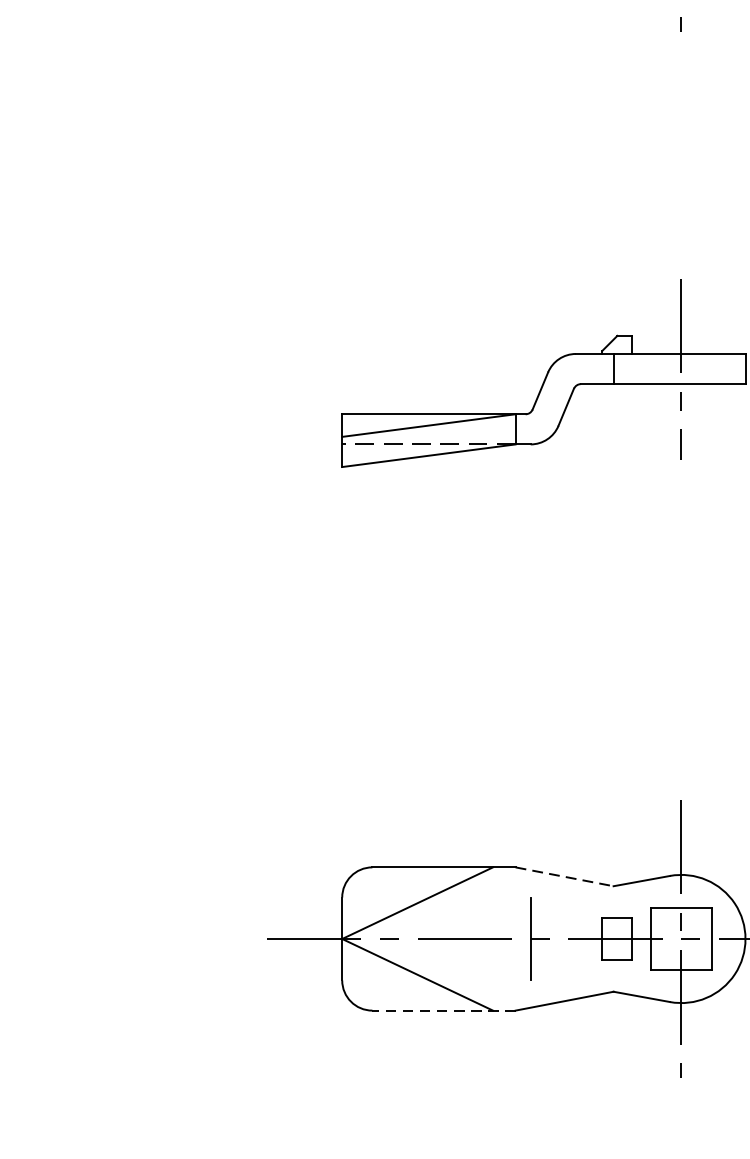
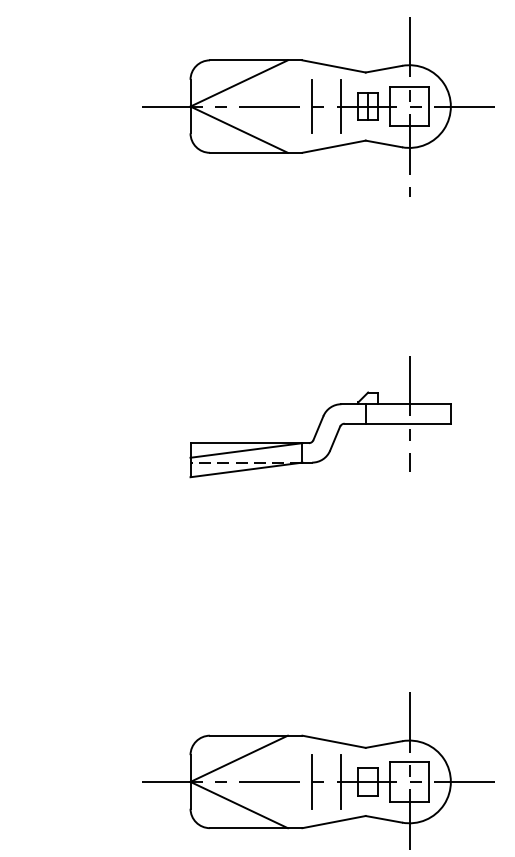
line: (565, 876) -> (334, 741), dashed -> solid
line: (576, 938) -> (341, 781), added
line: (442, 1011) -> (255, 828), dashed -> solid

